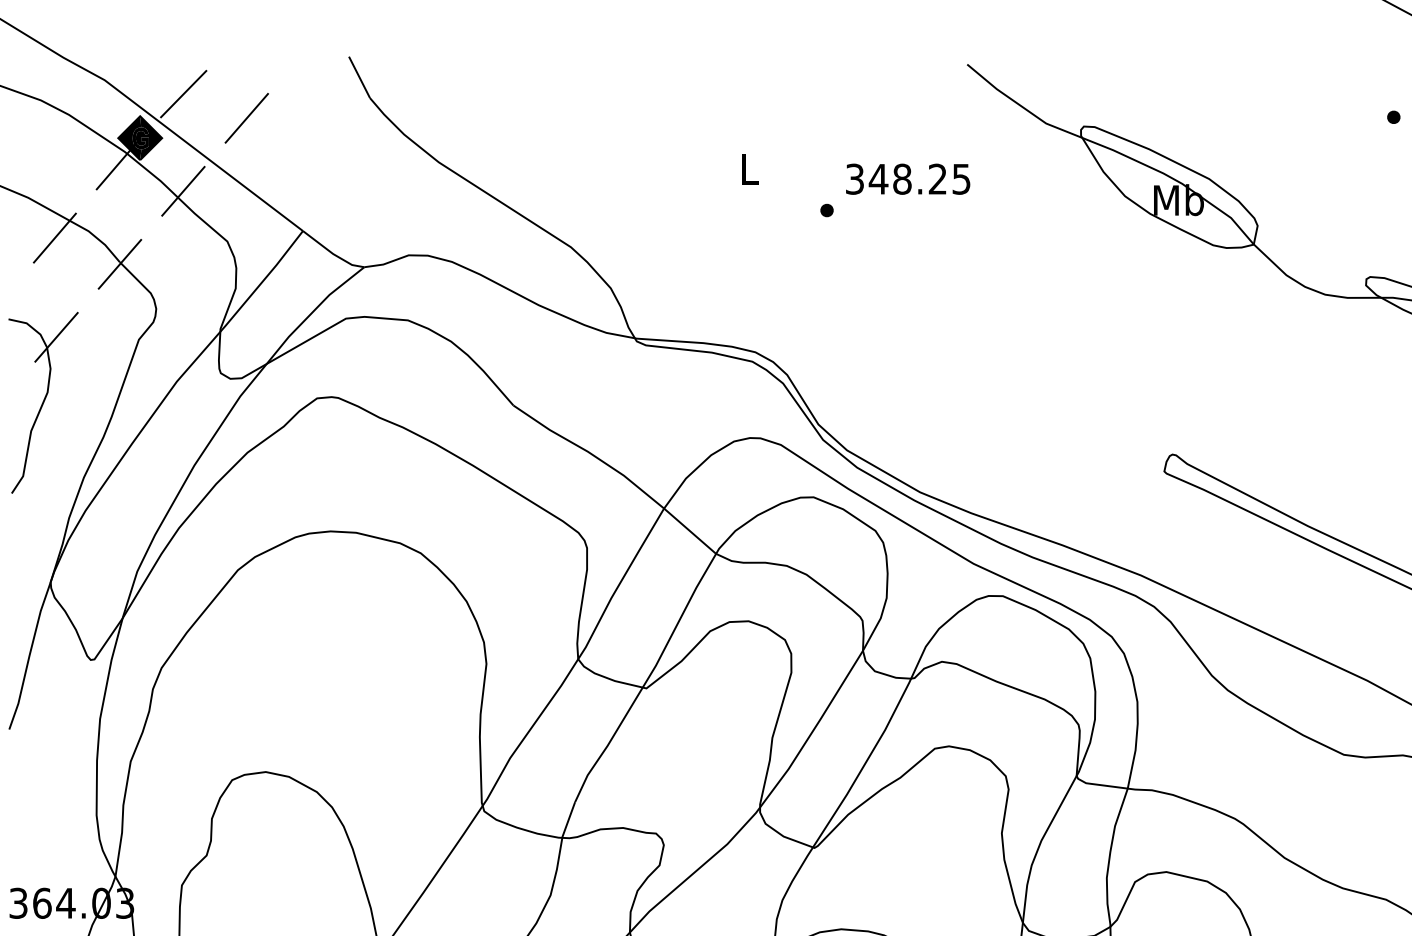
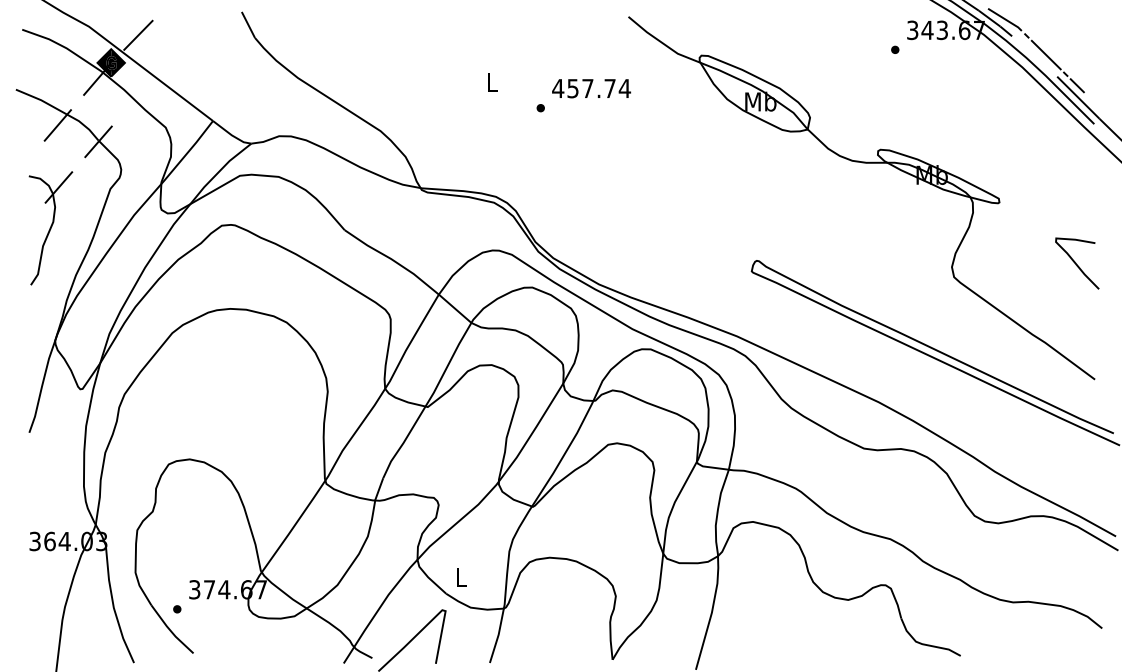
line: (246, 118) -> (177, 50), removed
text: (908, 179) -> (591, 88), 348.25 -> 457.74
line: (183, 190) -> (138, 95), removed

